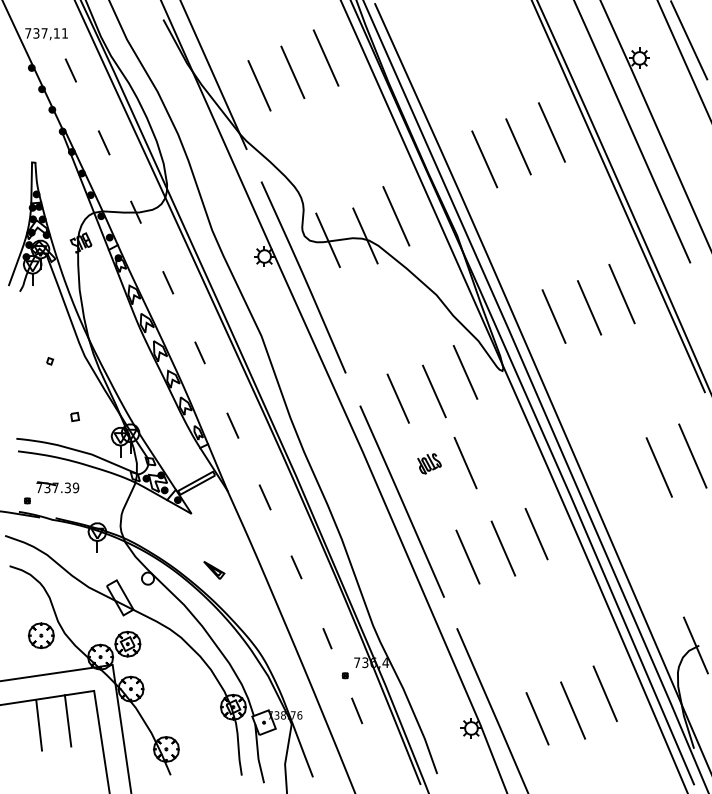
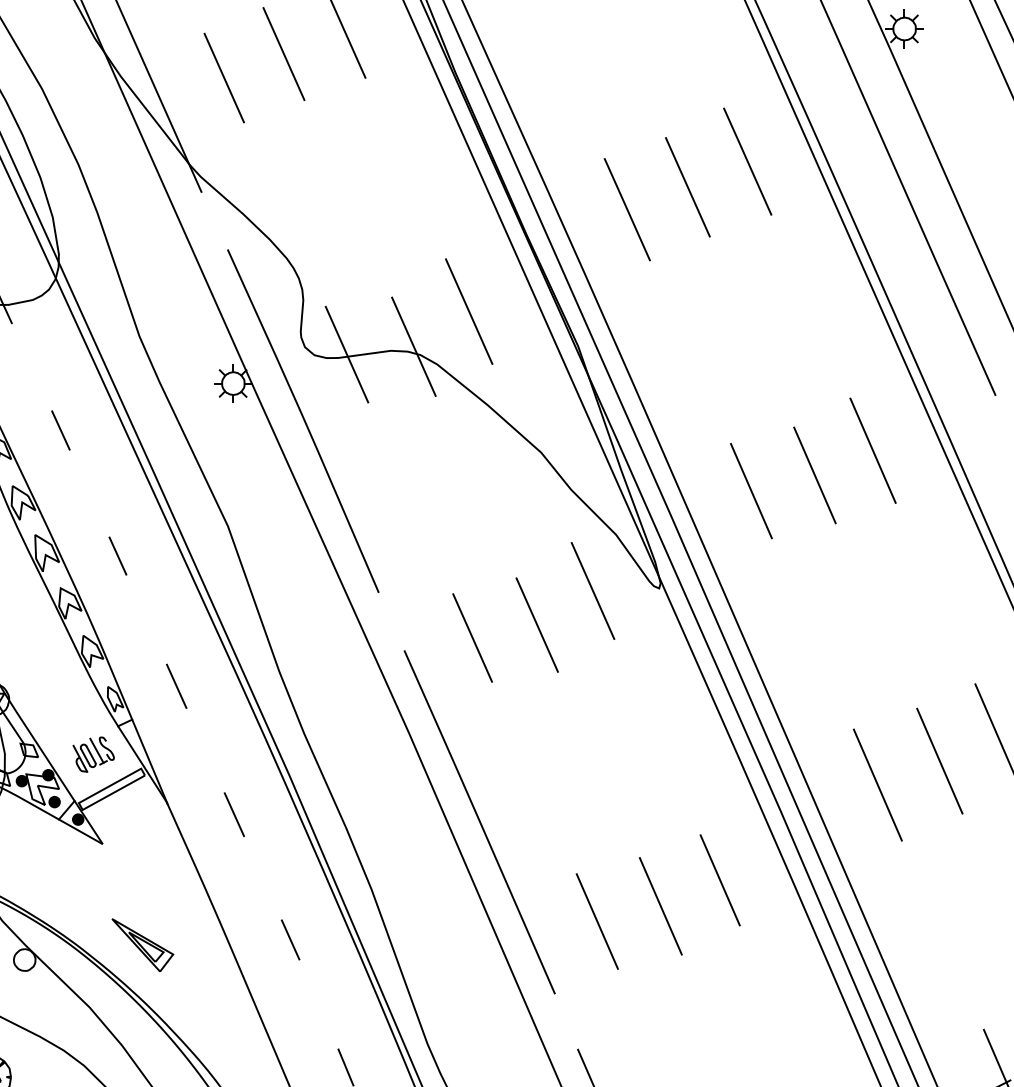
part: (429, 463) -> (93, 754), moved
line: (465, 463) -> (592, 754), removed
line: (624, 480) -> (877, 784), added
part: (214, 570) -> (143, 945), size x1.67

